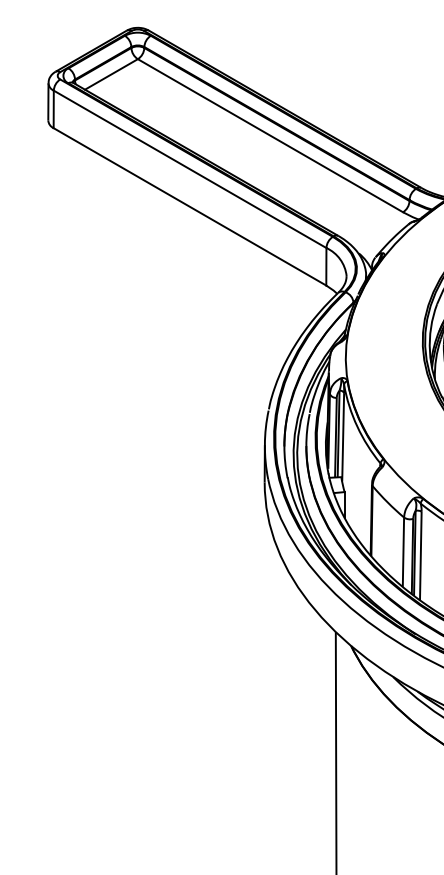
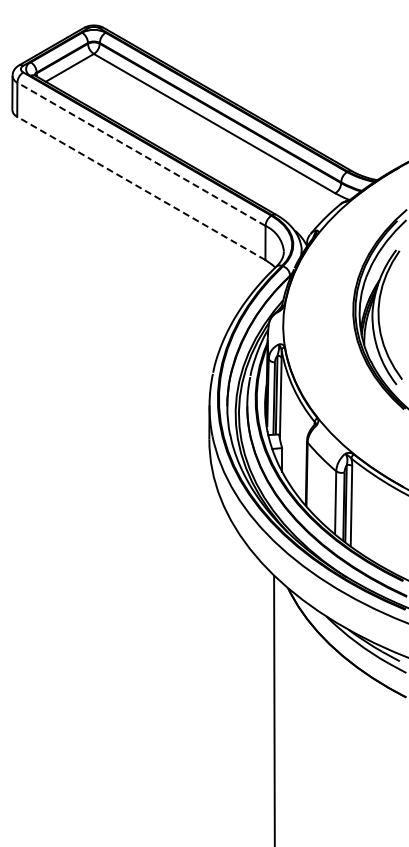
line: (190, 169) -> (141, 154), solid -> dashed
line: (189, 206) -> (140, 188), solid -> dashed

